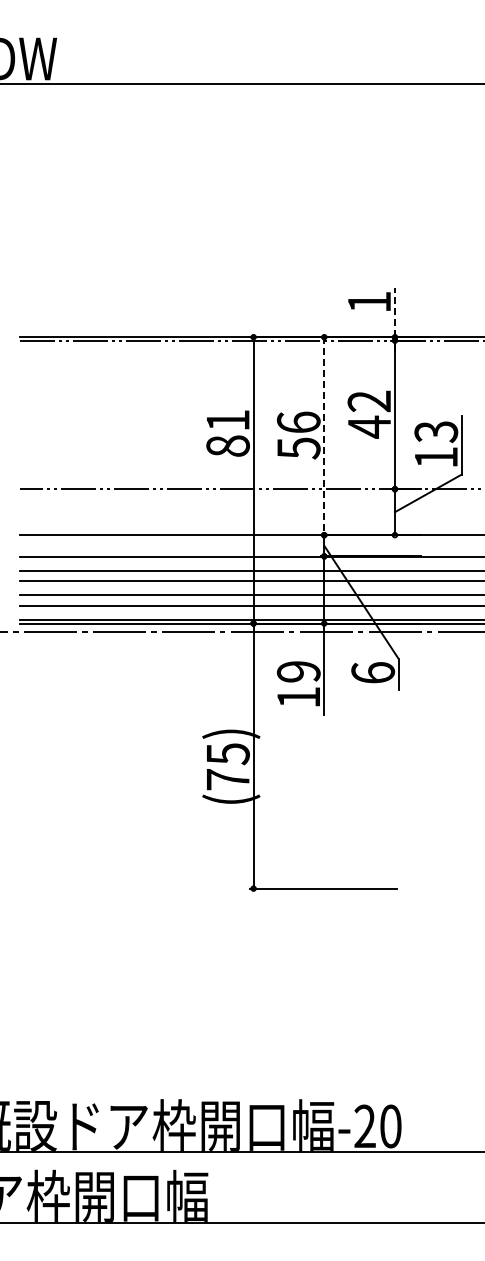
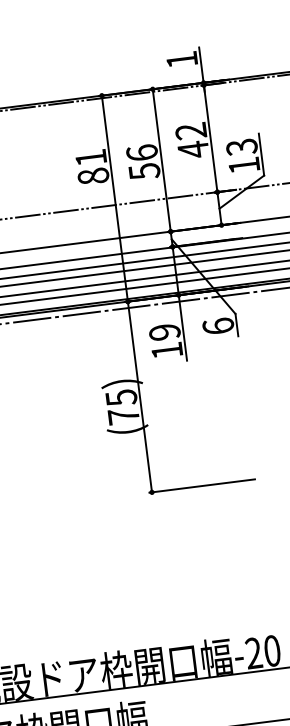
line: (394, 312) -> (201, 65), dashed -> solid
line: (324, 436) -> (161, 160), dashed -> solid

